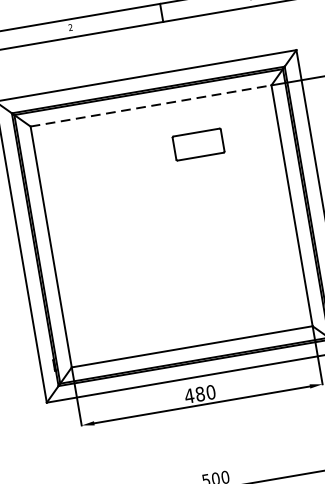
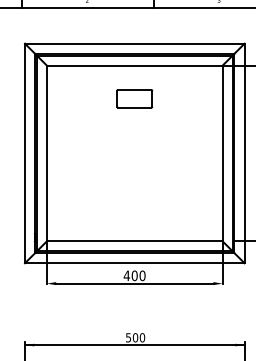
line: (150, 105) -> (134, 65), dashed -> solid
part: (198, 144) -> (134, 98), moved
text: (199, 393) -> (134, 275), 480 -> 400

